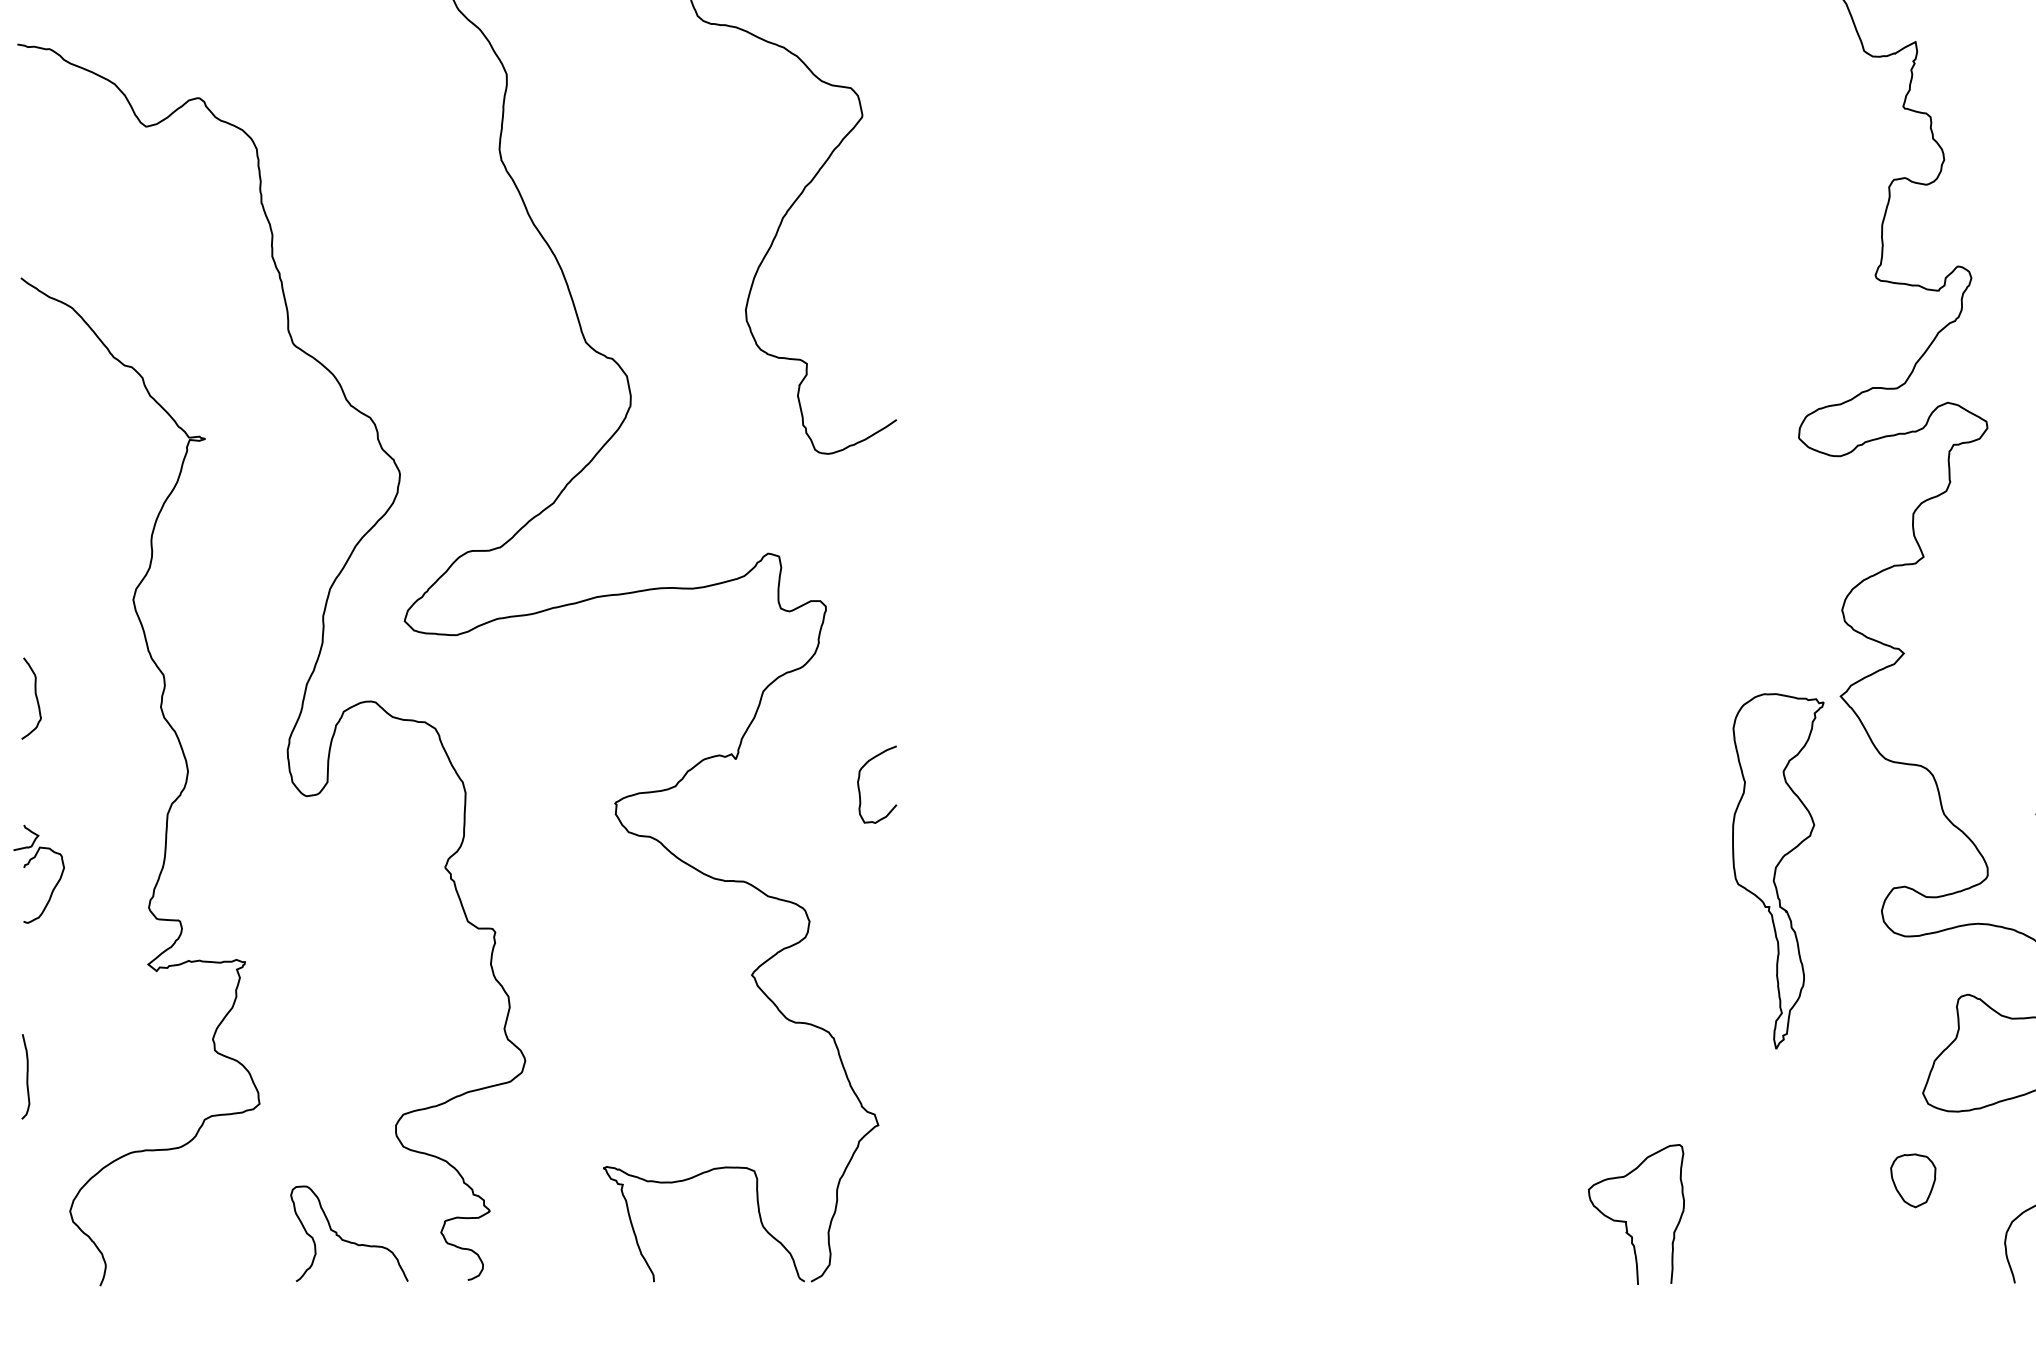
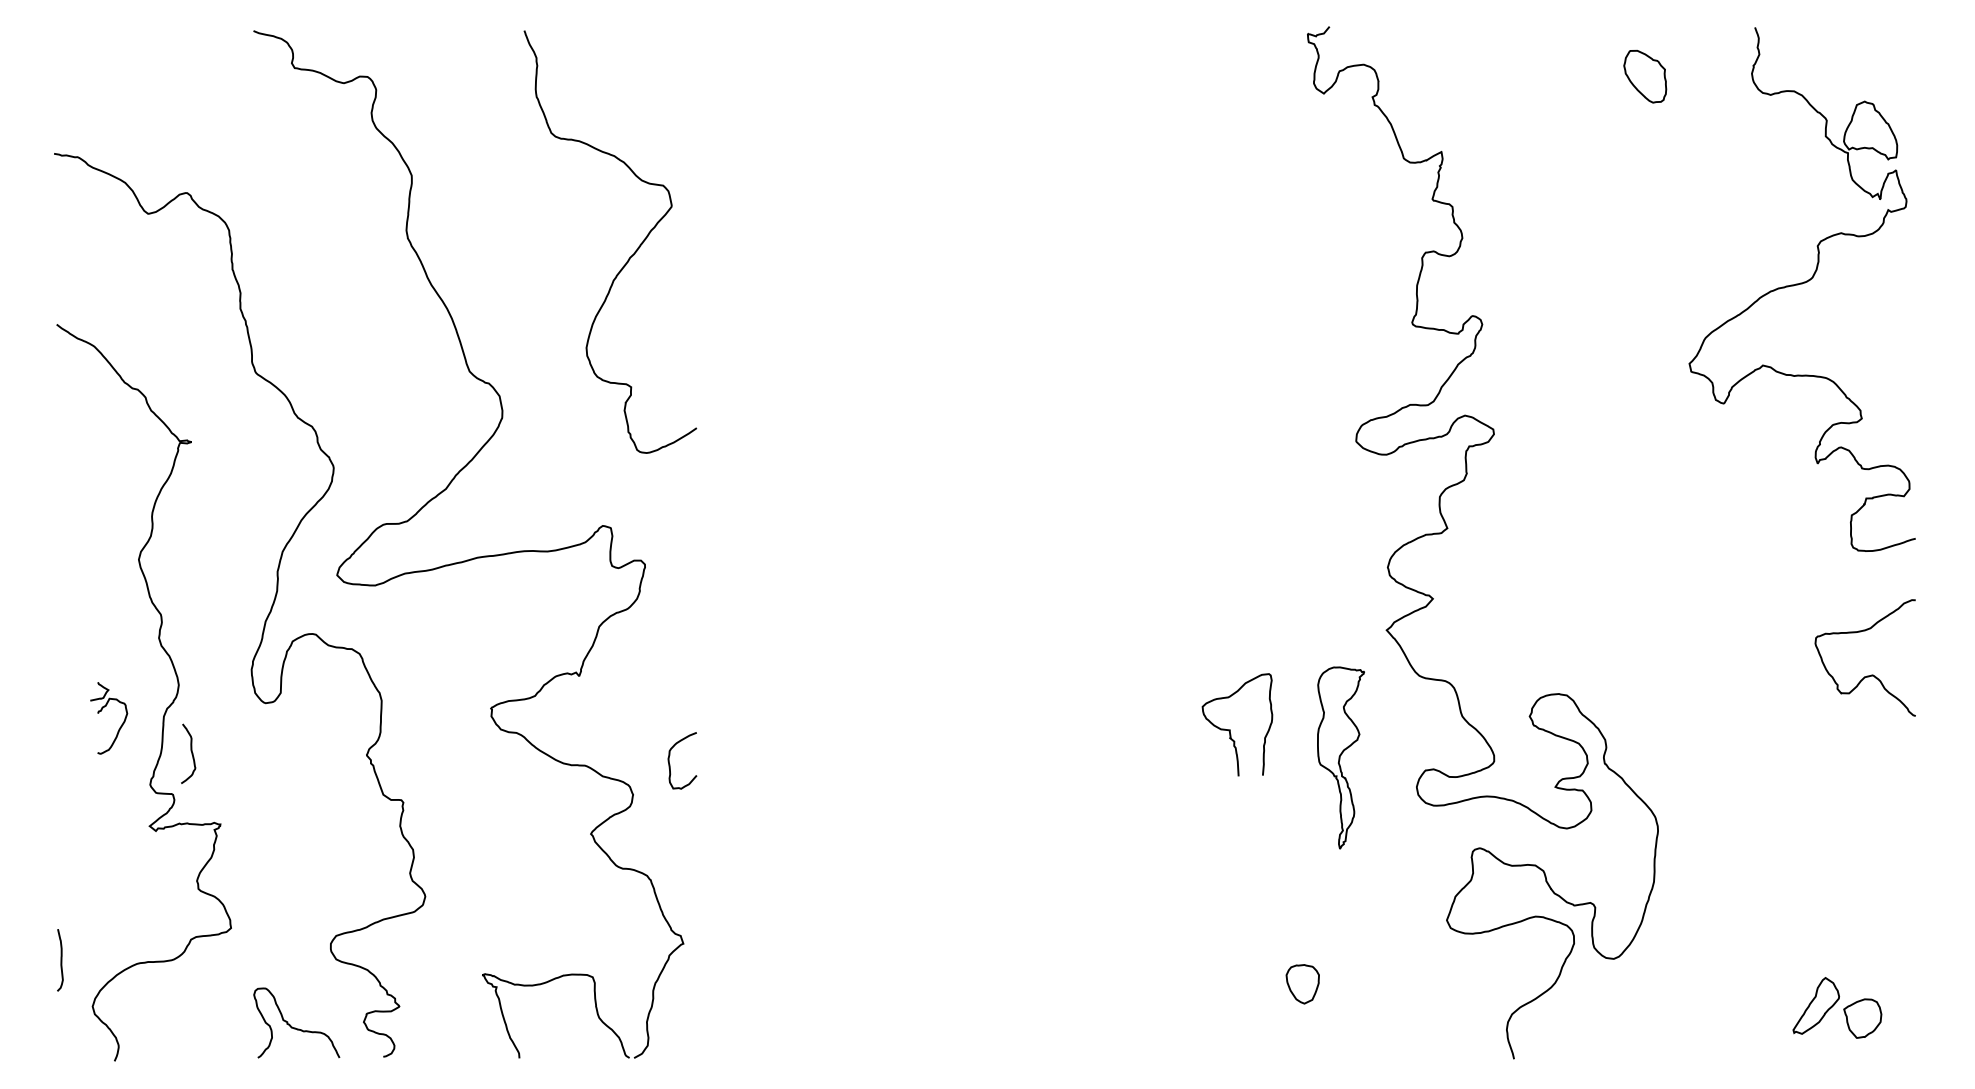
curve: (34, 695) -> (190, 751), moved
curve: (860, 789) -> (670, 764), moved
part: (30, 863) -> (102, 710), moved
part: (1777, 870) -> (1340, 757), size x0.7
curve: (26, 1077) -> (60, 960), moved
part: (1912, 1181) -> (1302, 984), moved
curve: (1626, 1220) -> (1230, 729), moved

